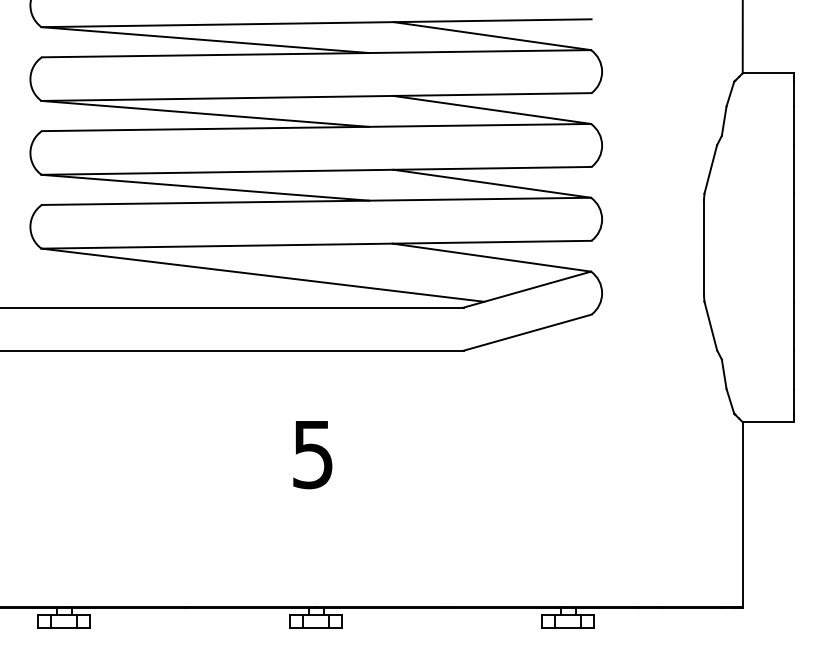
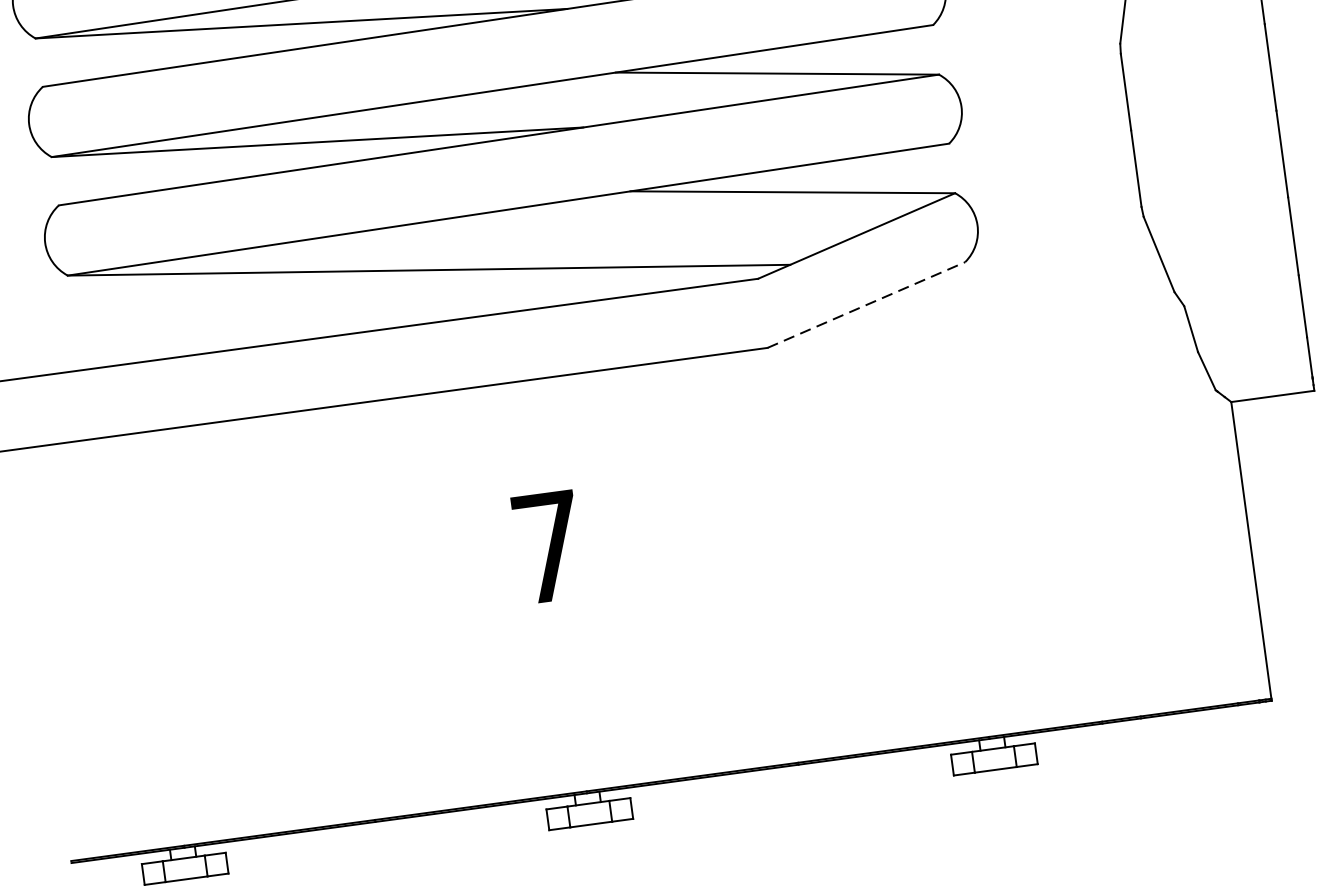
line: (528, 332) -> (867, 304), solid -> dashed
text: (312, 455) -> (547, 548), 5 -> 7

